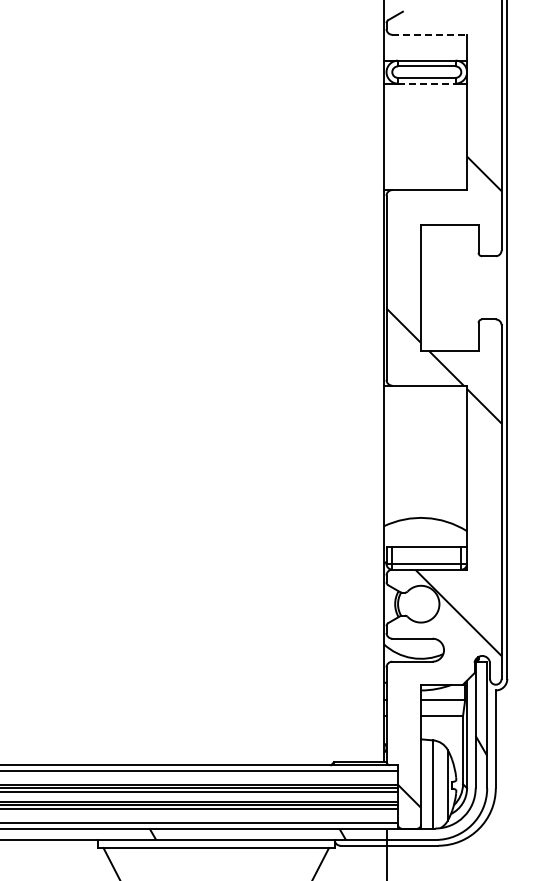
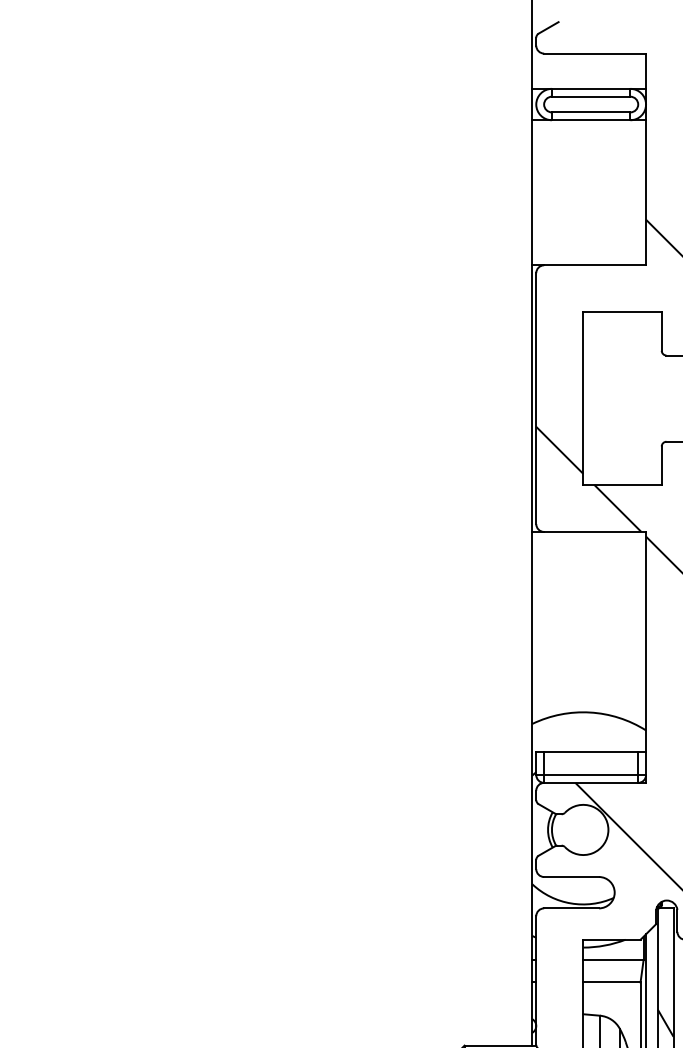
line: (430, 34) -> (596, 53), dashed -> solid
line: (426, 83) -> (590, 119), dashed -> solid

